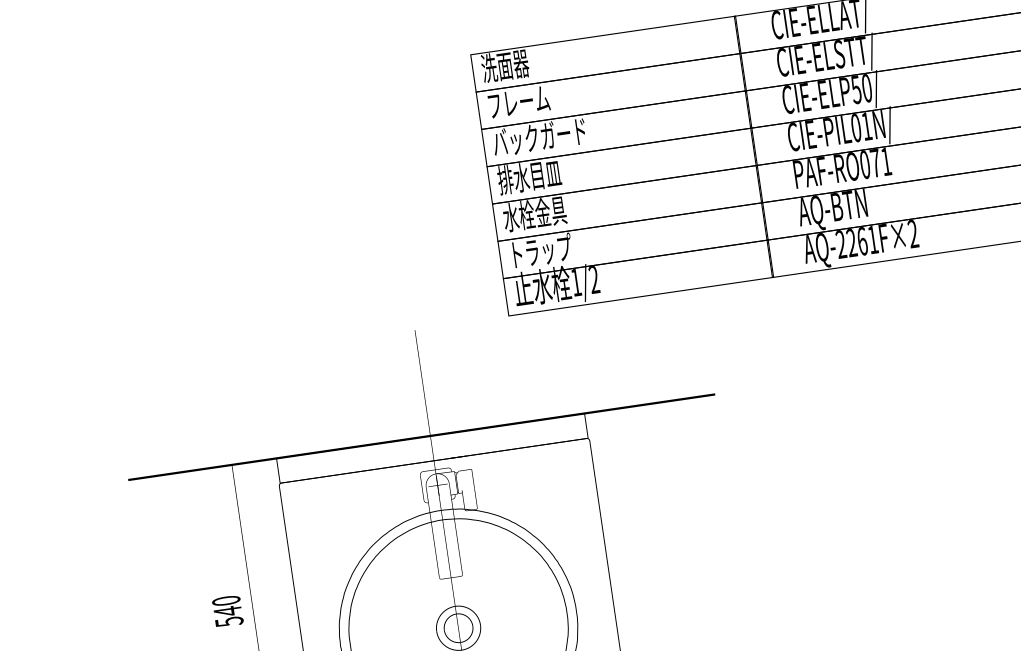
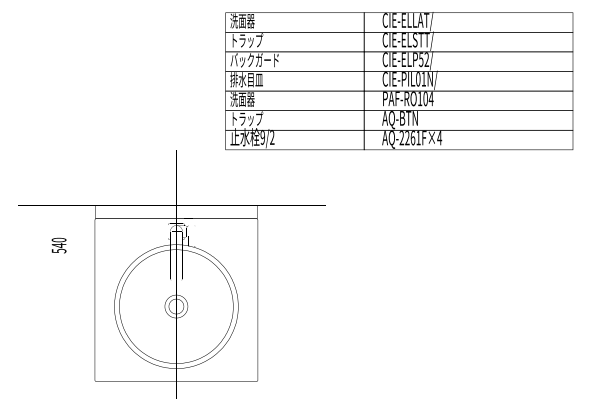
text: (866, 88) -> (426, 59), CIE-ELP50/ -> CIE-ELP52/
text: (520, 101) -> (247, 40), フレーム -> トラップ
text: (875, 162) -> (425, 98), PAF-RO071 -> PAF-RO104
text: (534, 214) -> (246, 99), 水栓金具 -> 洗面器
text: (912, 233) -> (439, 137), AQ-2261F×2 -> AQ-2261F×4
text: (575, 282) -> (262, 137), 1/2 -> 9/2
text: (226, 611) -> (58, 245), moved

